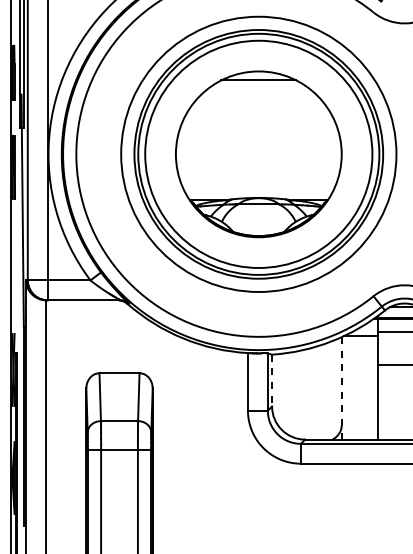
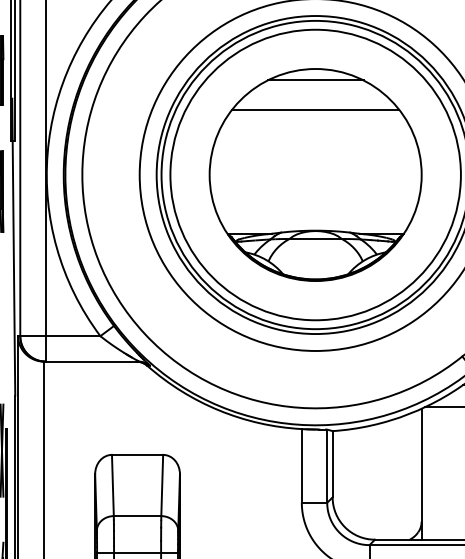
line: (258, 103) -> (315, 109), added
line: (272, 380) -> (333, 464), dashed -> solid
line: (341, 388) -> (421, 474), dashed -> solid

